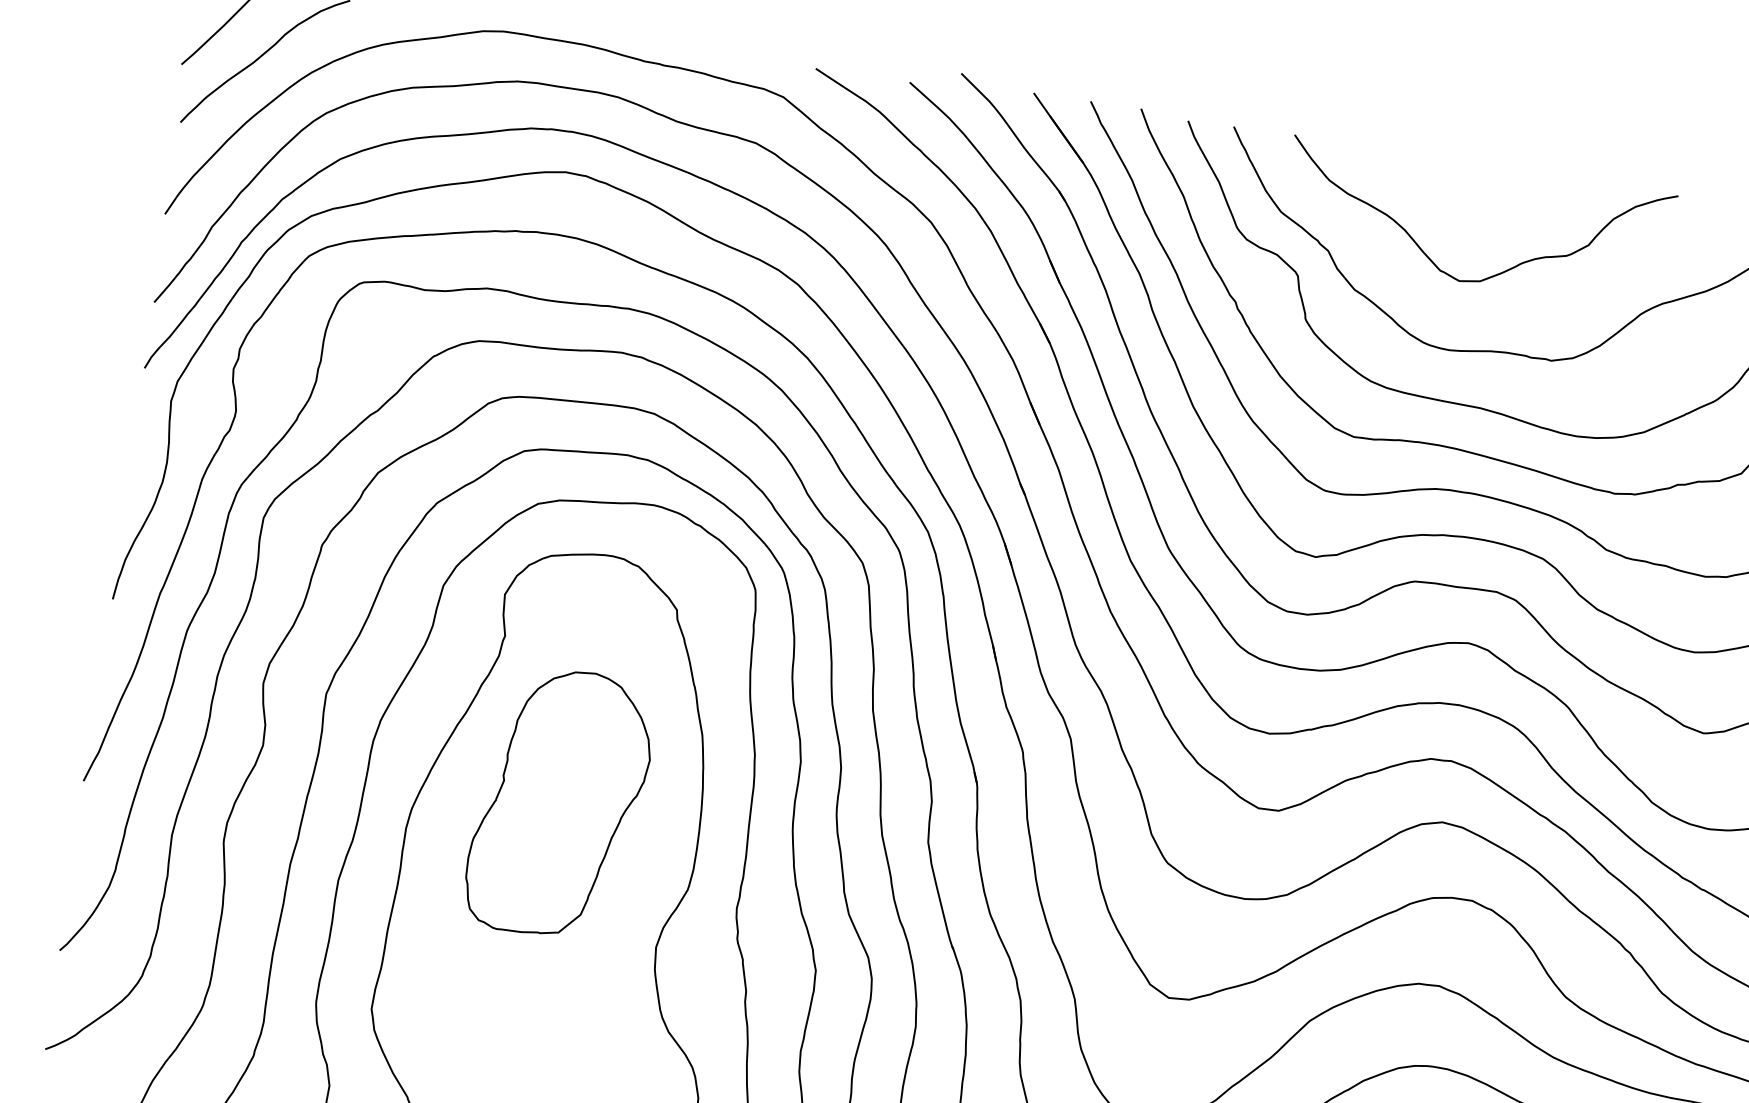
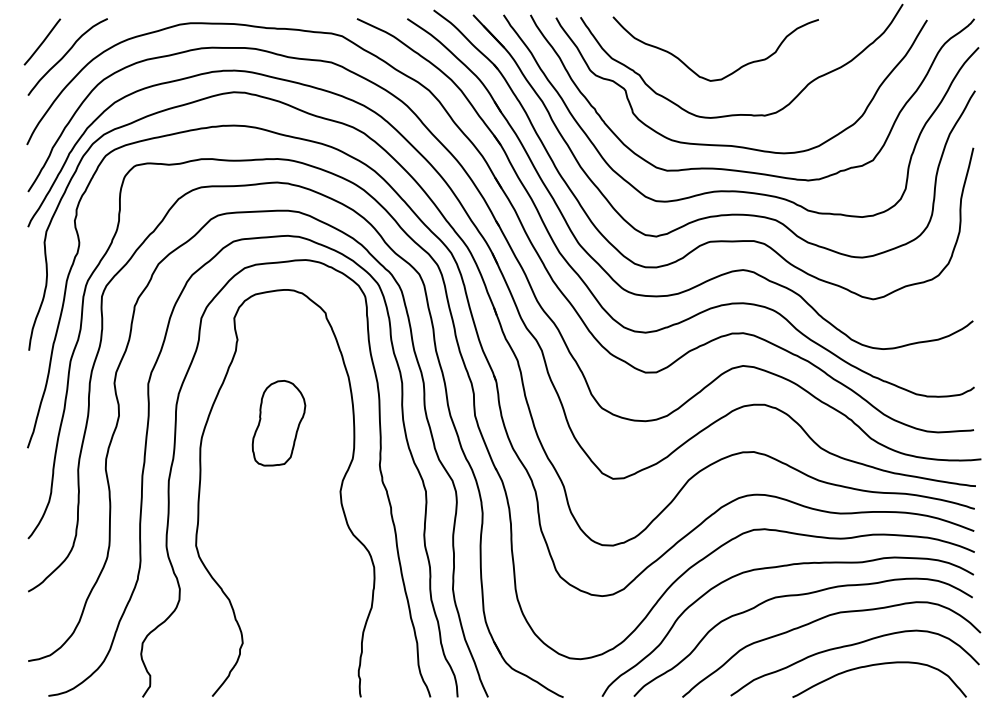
part: (559, 801) -> (278, 422), size x0.6

